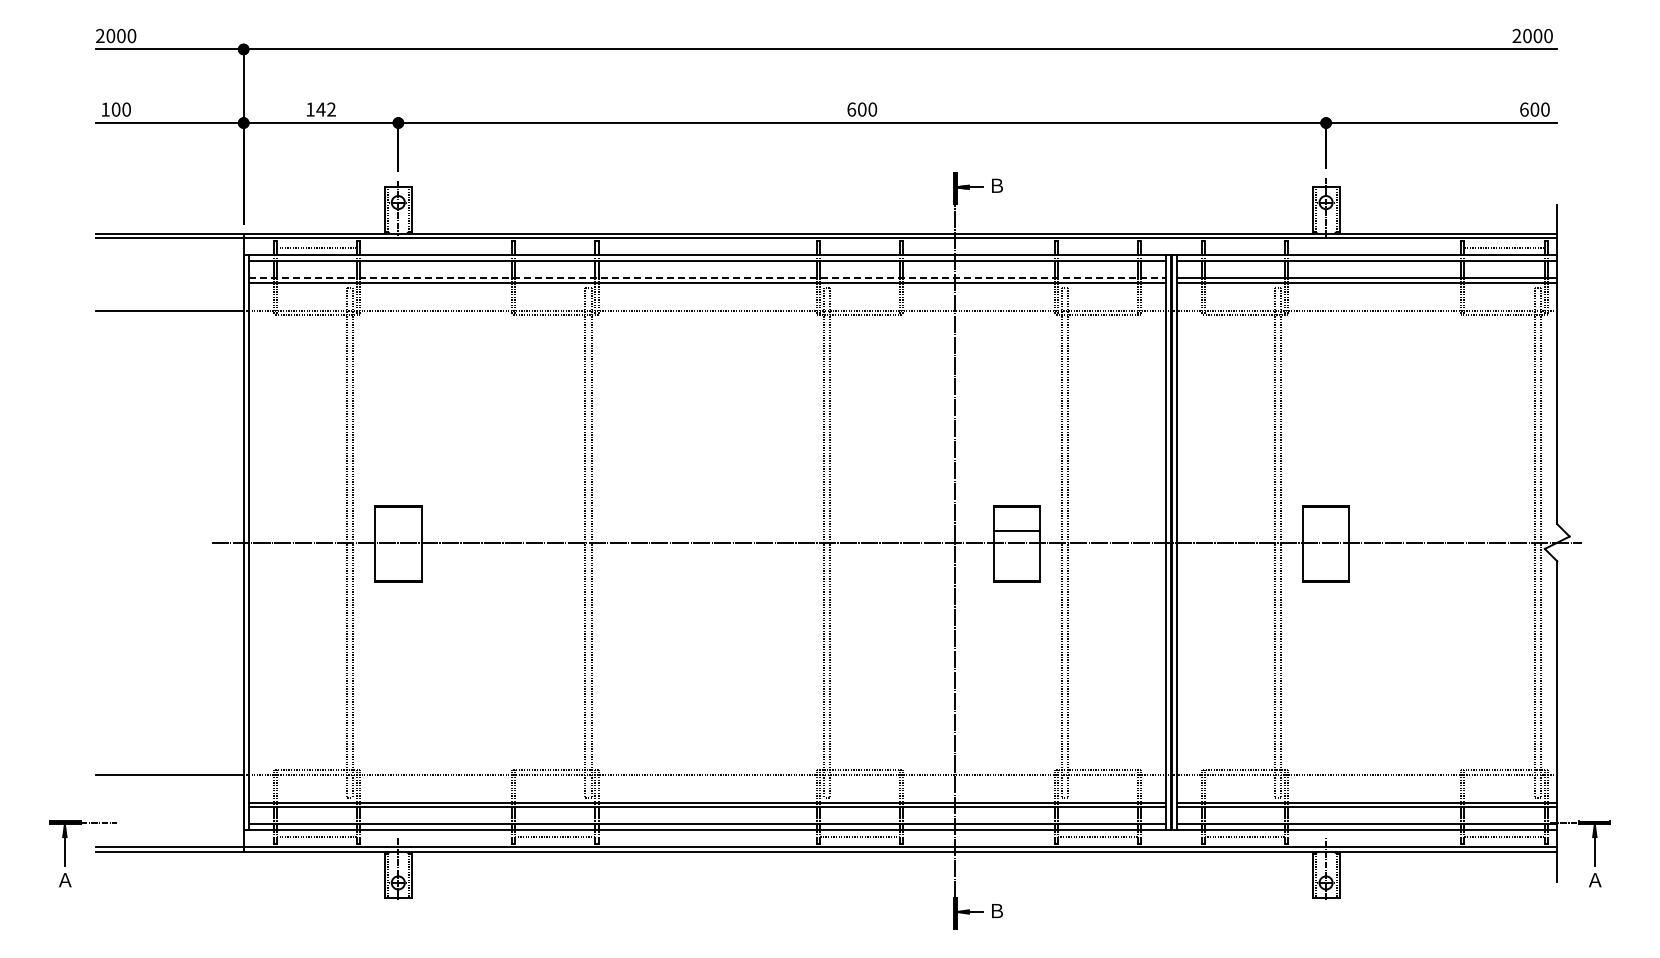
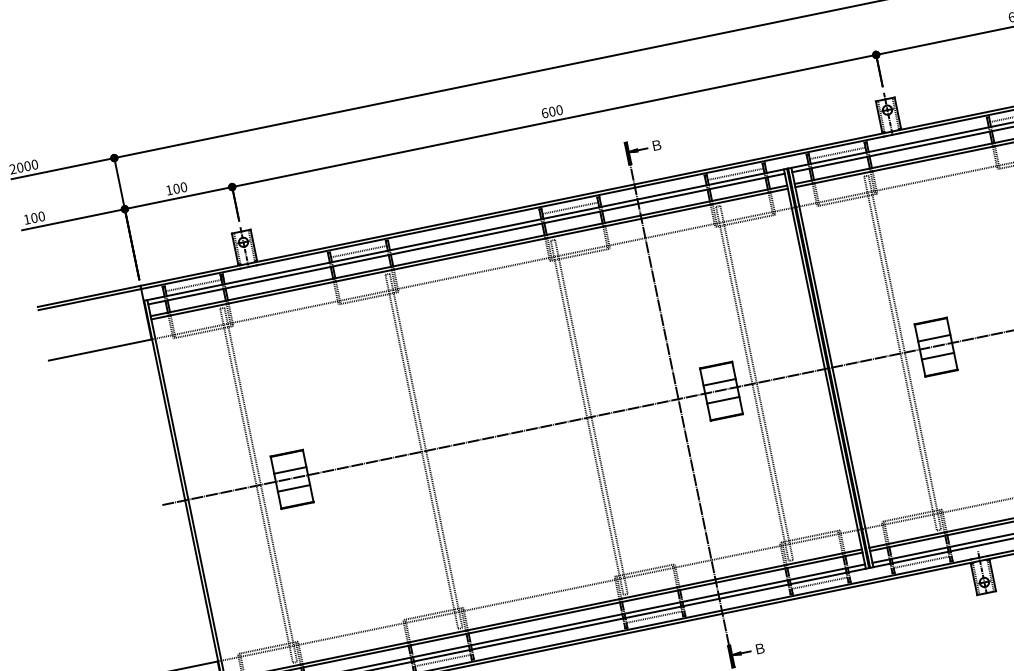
text: (325, 109) -> (179, 188), 142 -> 100
line: (555, 248) -> (359, 251), added
line: (859, 248) -> (570, 208), added
line: (1097, 248) -> (735, 174), added
line: (1244, 248) -> (837, 153), added
line: (708, 278) -> (469, 250), dashed -> solid
line: (398, 531) -> (290, 470), added
line: (1325, 531) -> (933, 338), added
line: (398, 557) -> (294, 488), added
line: (1016, 557) -> (723, 400), added
line: (1325, 557) -> (937, 356), added

